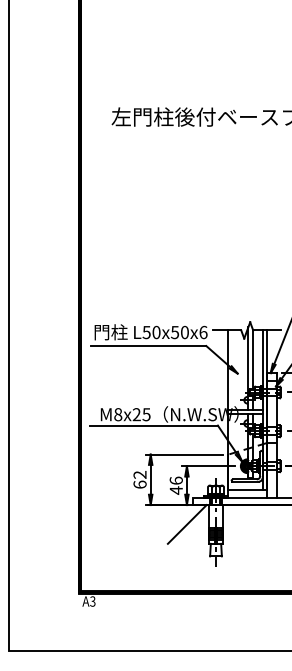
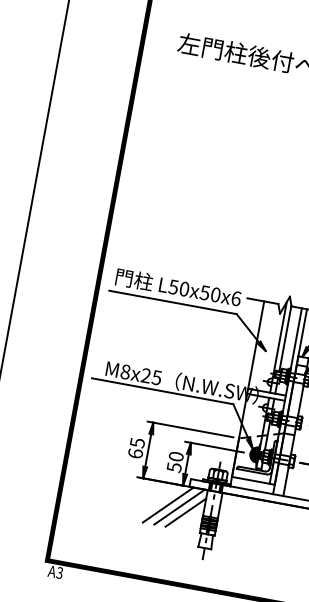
text: (139, 474) -> (136, 442), 62 -> 65
text: (175, 485) -> (174, 461), 46 -> 50
line: (176, 524) -> (167, 504), added
line: (193, 527) -> (185, 511), added

